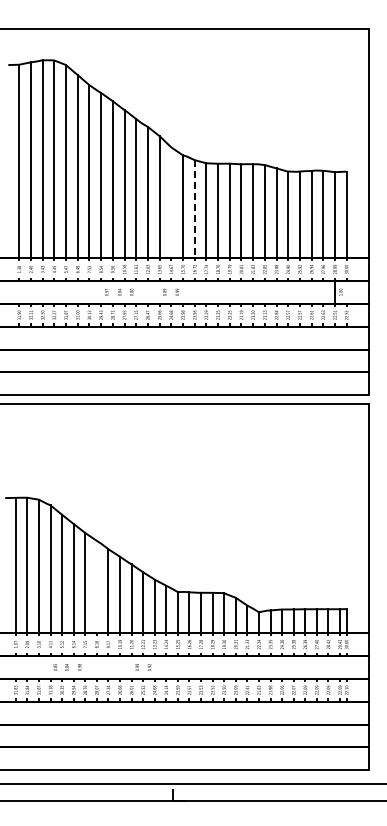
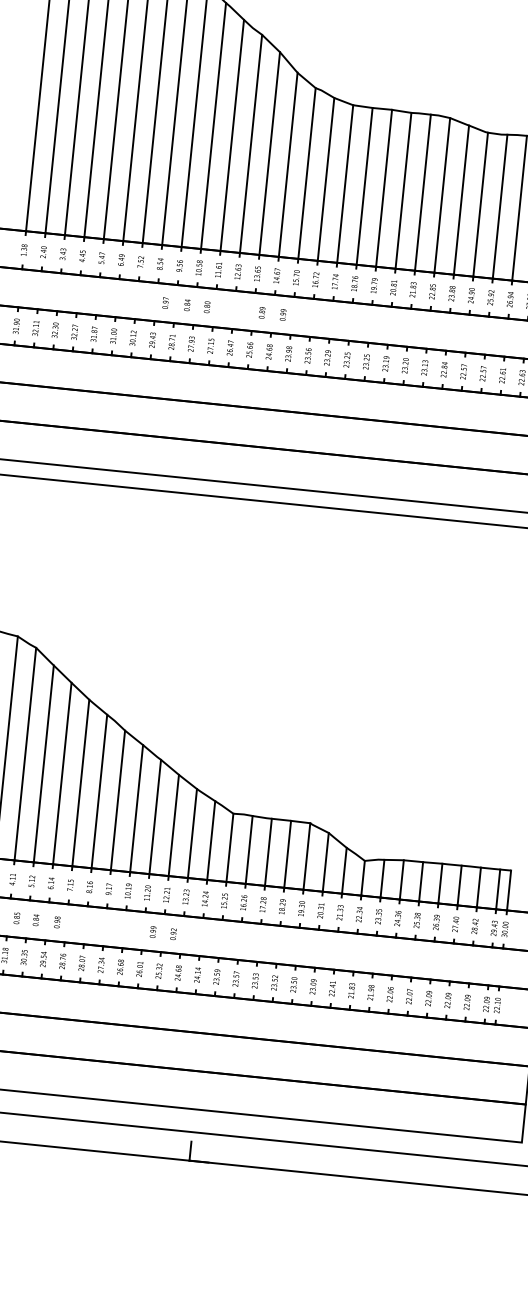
line: (171, 202) -> (288, 164), added
line: (194, 209) -> (325, 180), dashed -> solid
line: (96, 586) -> (98, 790), added

